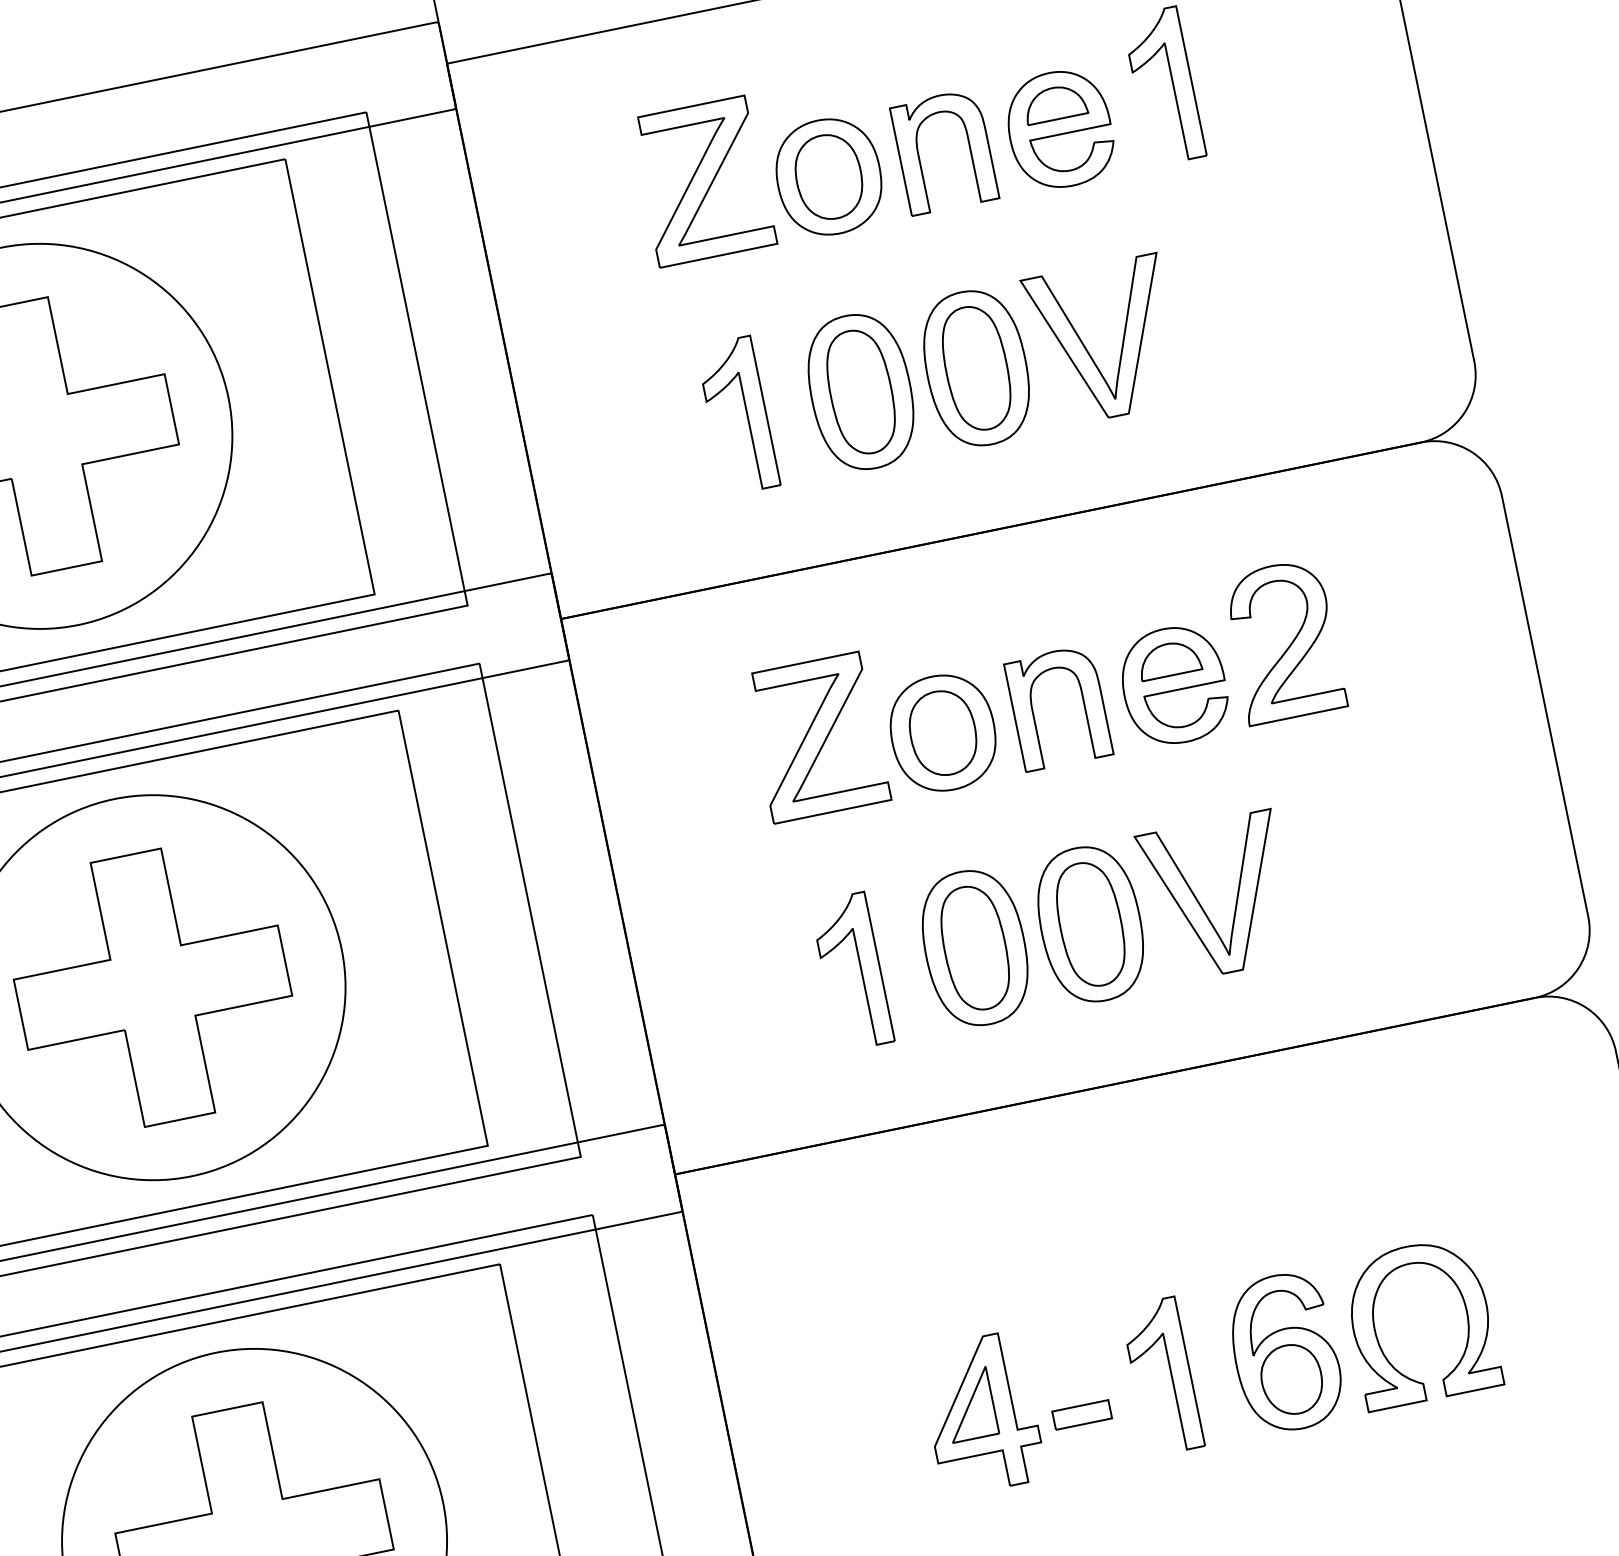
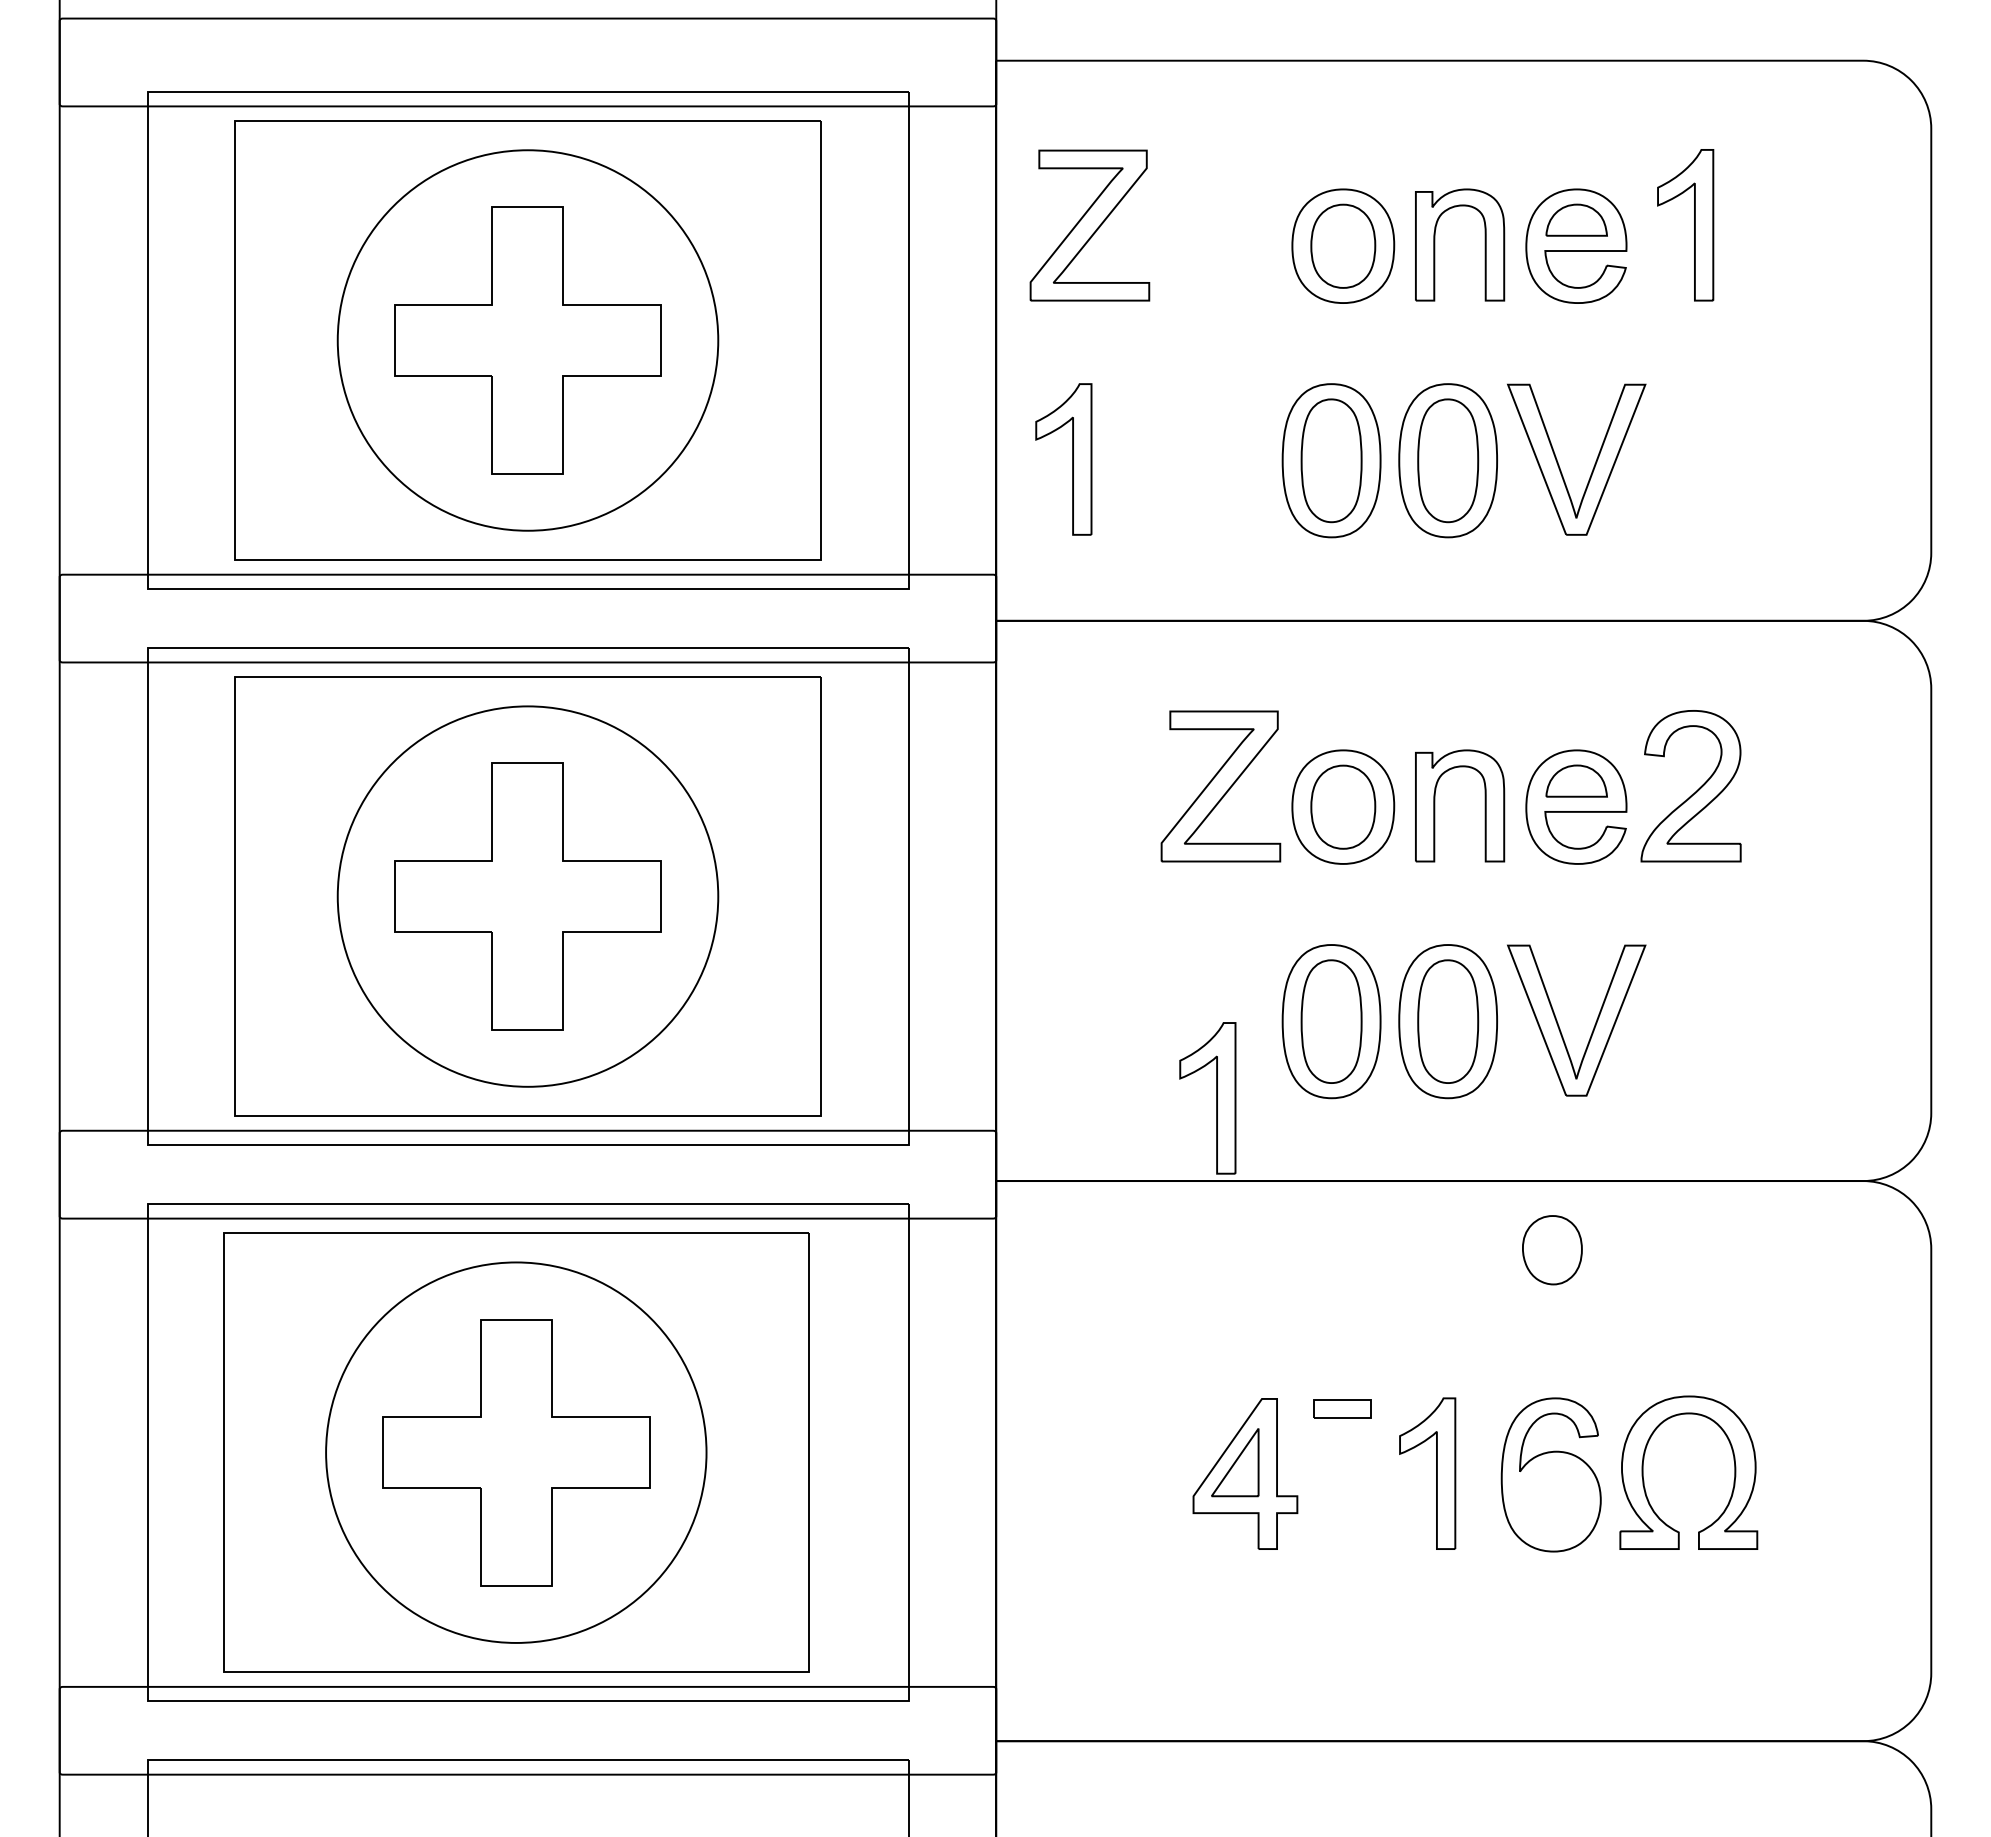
part: (702, 181) -> (1089, 225), moved
part: (746, 414) -> (1072, 459), moved
part: (860, 970) -> (1216, 1098), moved
part: (1292, 1379) -> (1552, 1250), moved
part: (1082, 1414) -> (1342, 1408), moved

